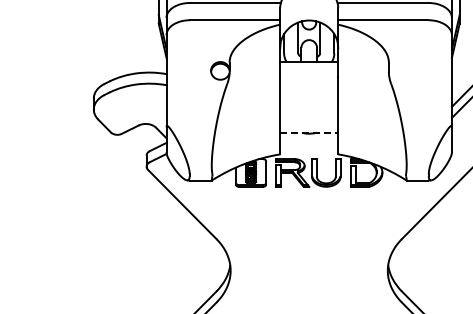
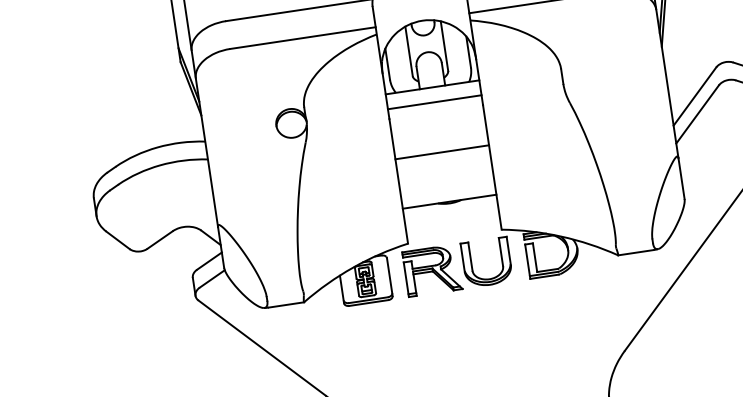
line: (309, 71) -> (435, 102), added
line: (309, 102) -> (442, 152), added
line: (309, 132) -> (450, 201), dashed -> solid

